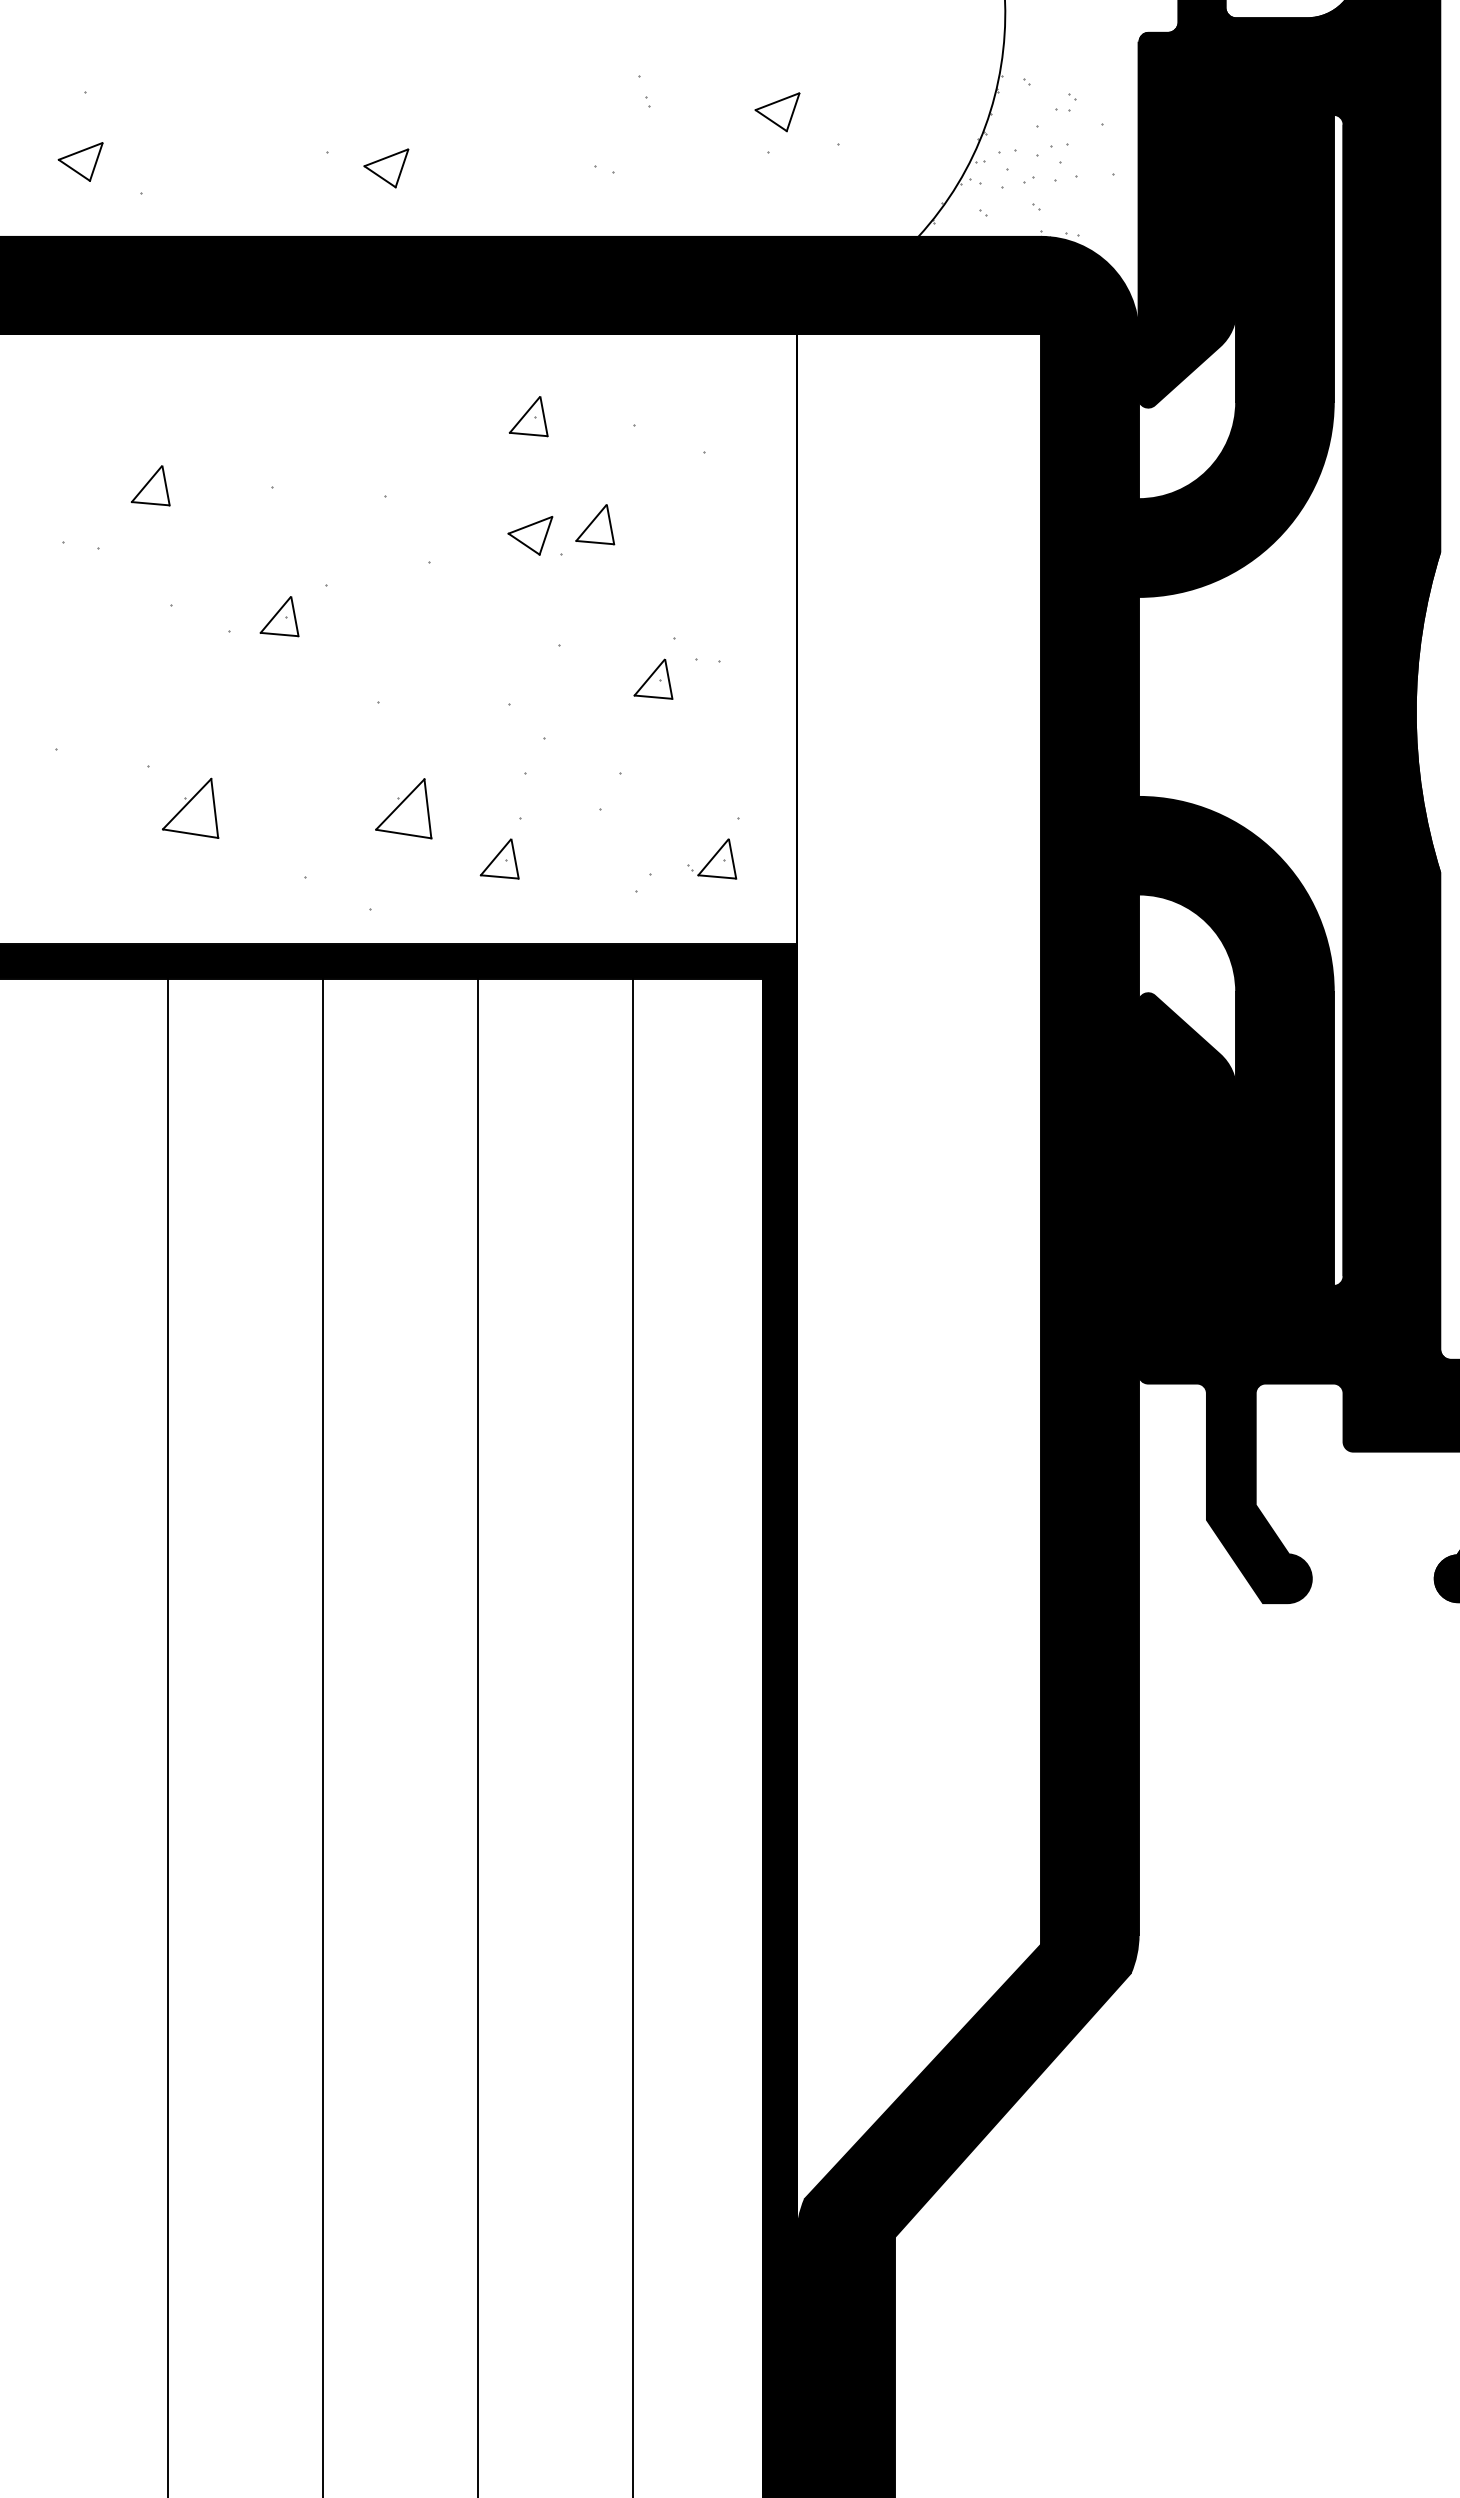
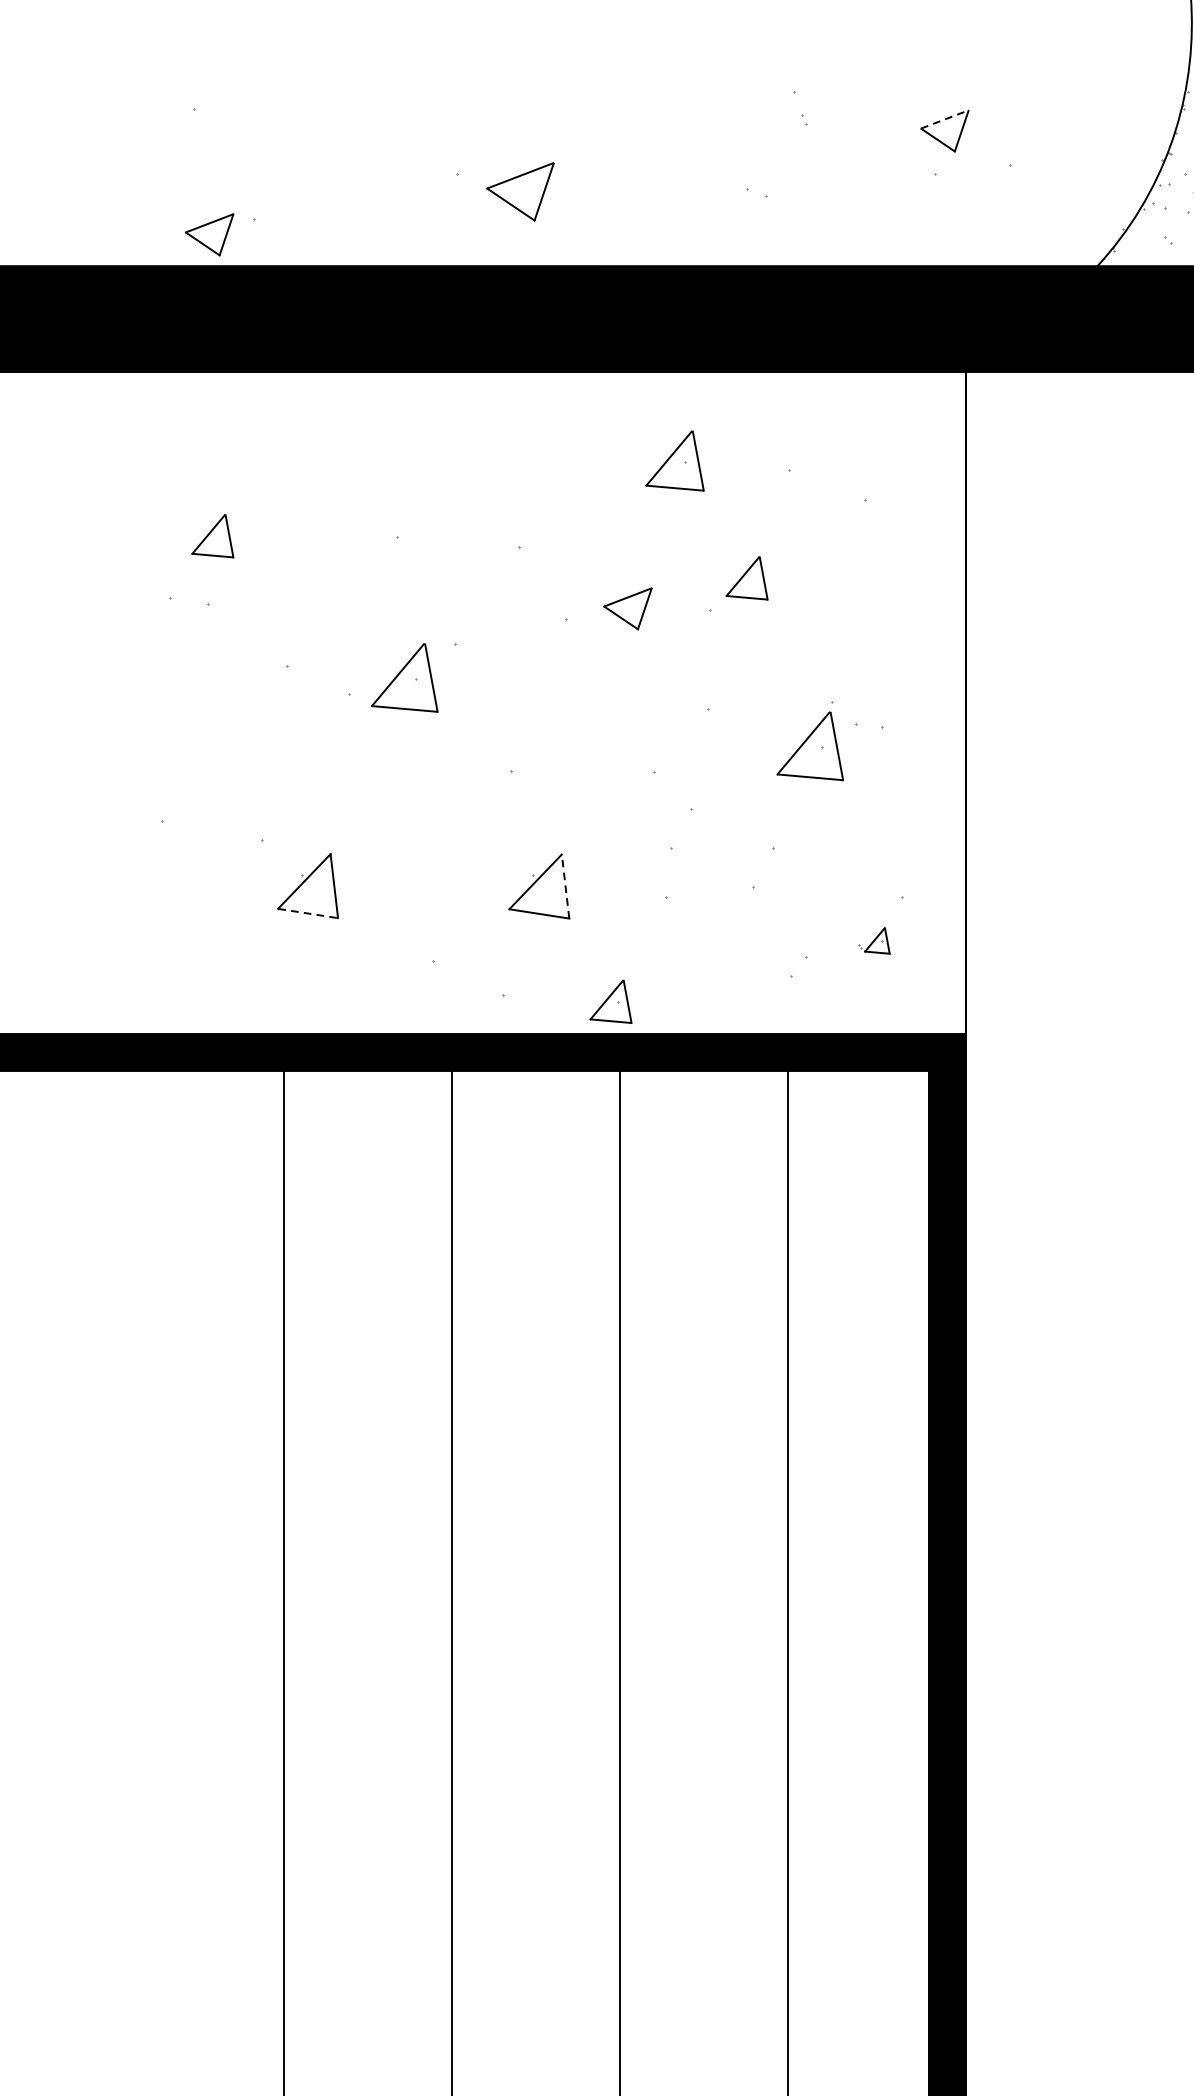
line: (777, 101) -> (944, 119), solid -> dashed
part: (80, 161) -> (209, 234), moved
part: (386, 168) -> (520, 191), size x1.4
part: (528, 416) -> (674, 461), size x1.4
part: (150, 485) -> (212, 535), moved
part: (530, 535) -> (628, 608), moved
part: (279, 616) -> (404, 677), size x1.6
part: (653, 678) -> (810, 745), size x1.6
line: (427, 808) -> (565, 886), solid -> dashed
line: (190, 833) -> (308, 913), solid -> dashed
part: (499, 858) -> (610, 1001), moved
part: (712, 858) -> (874, 940), size x0.6

